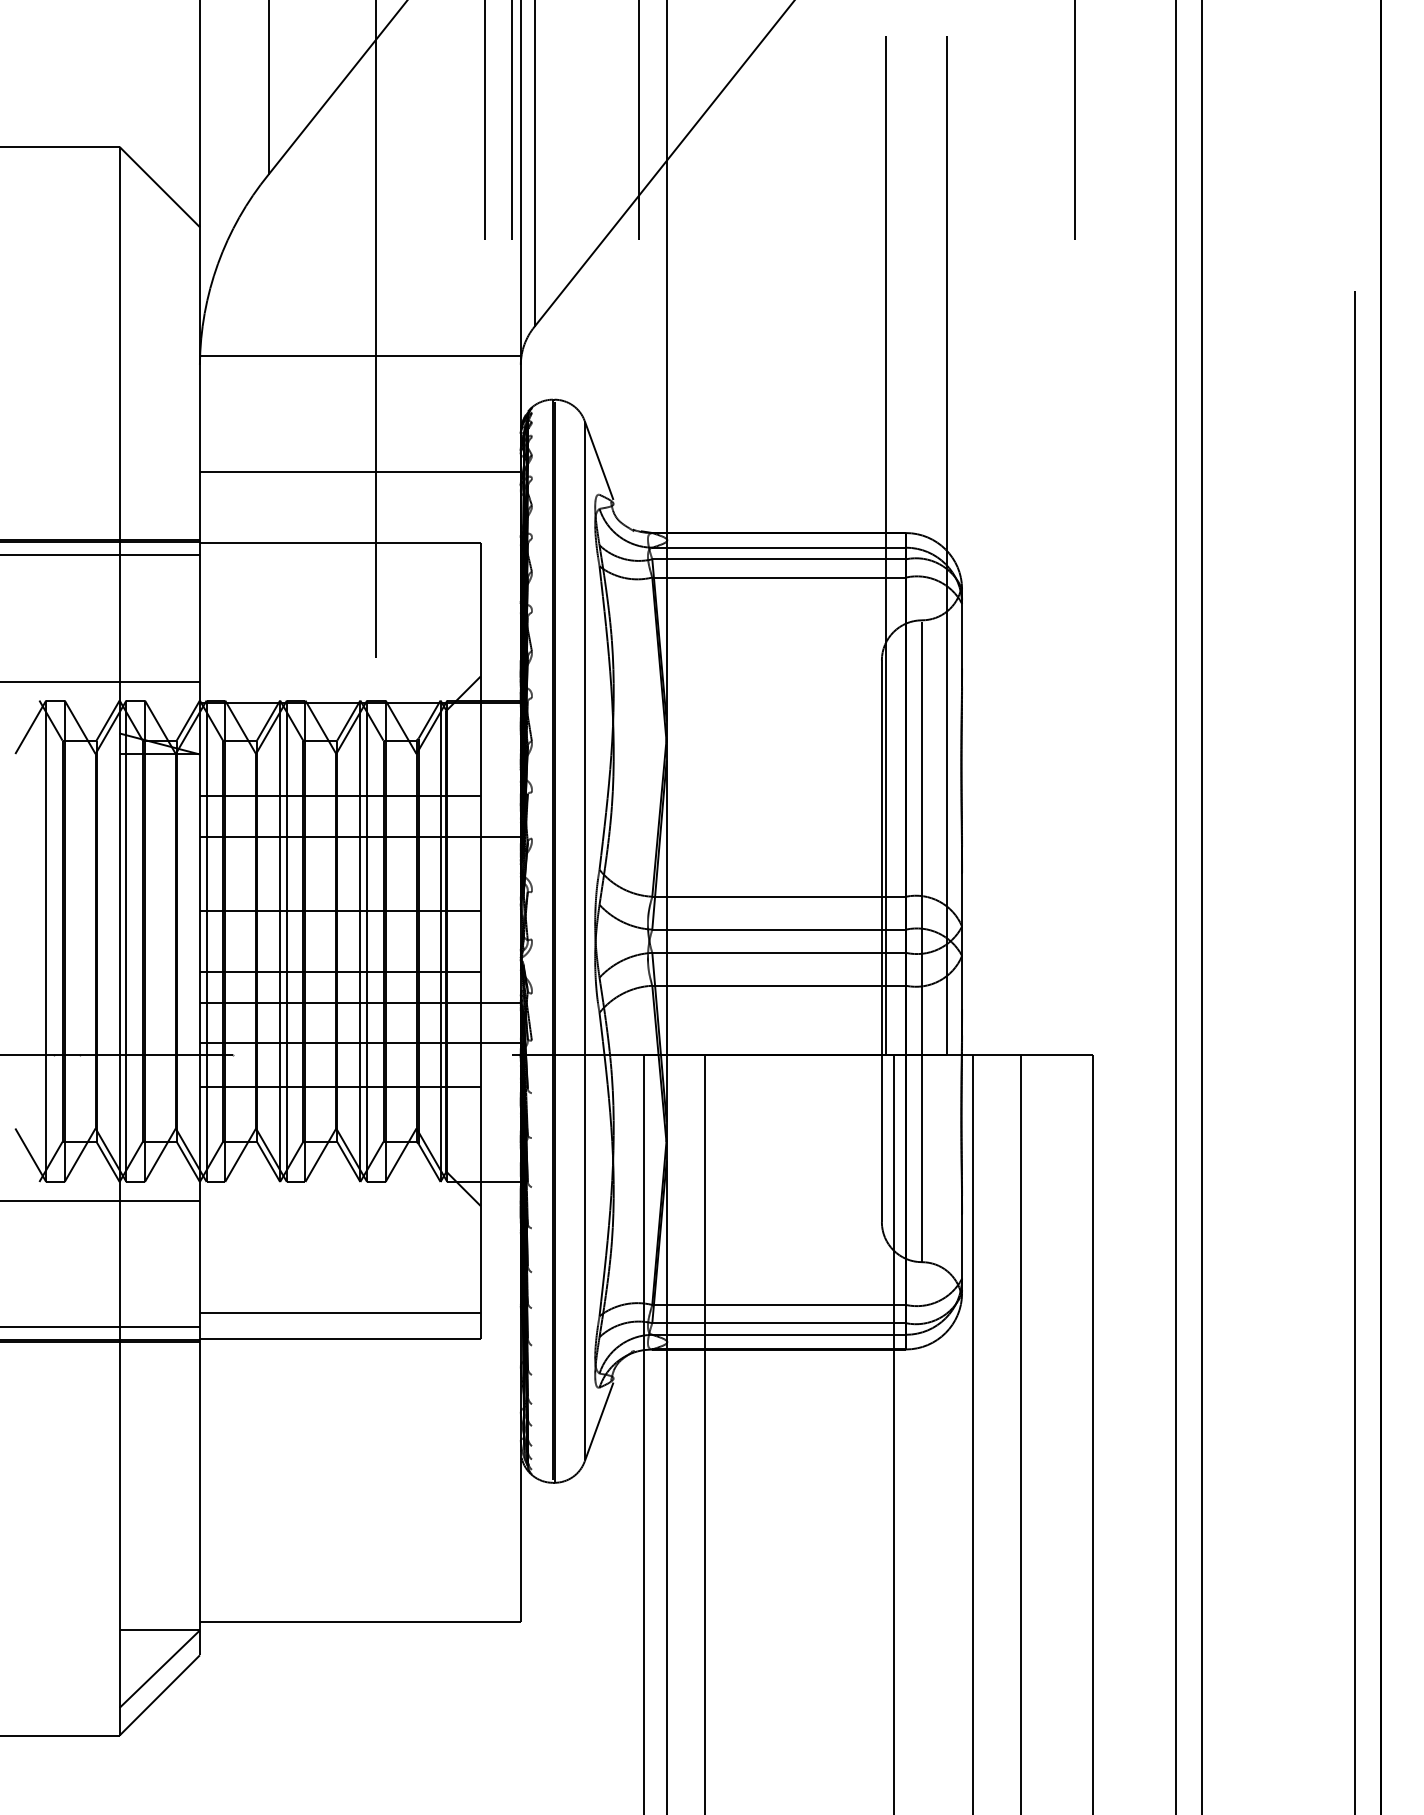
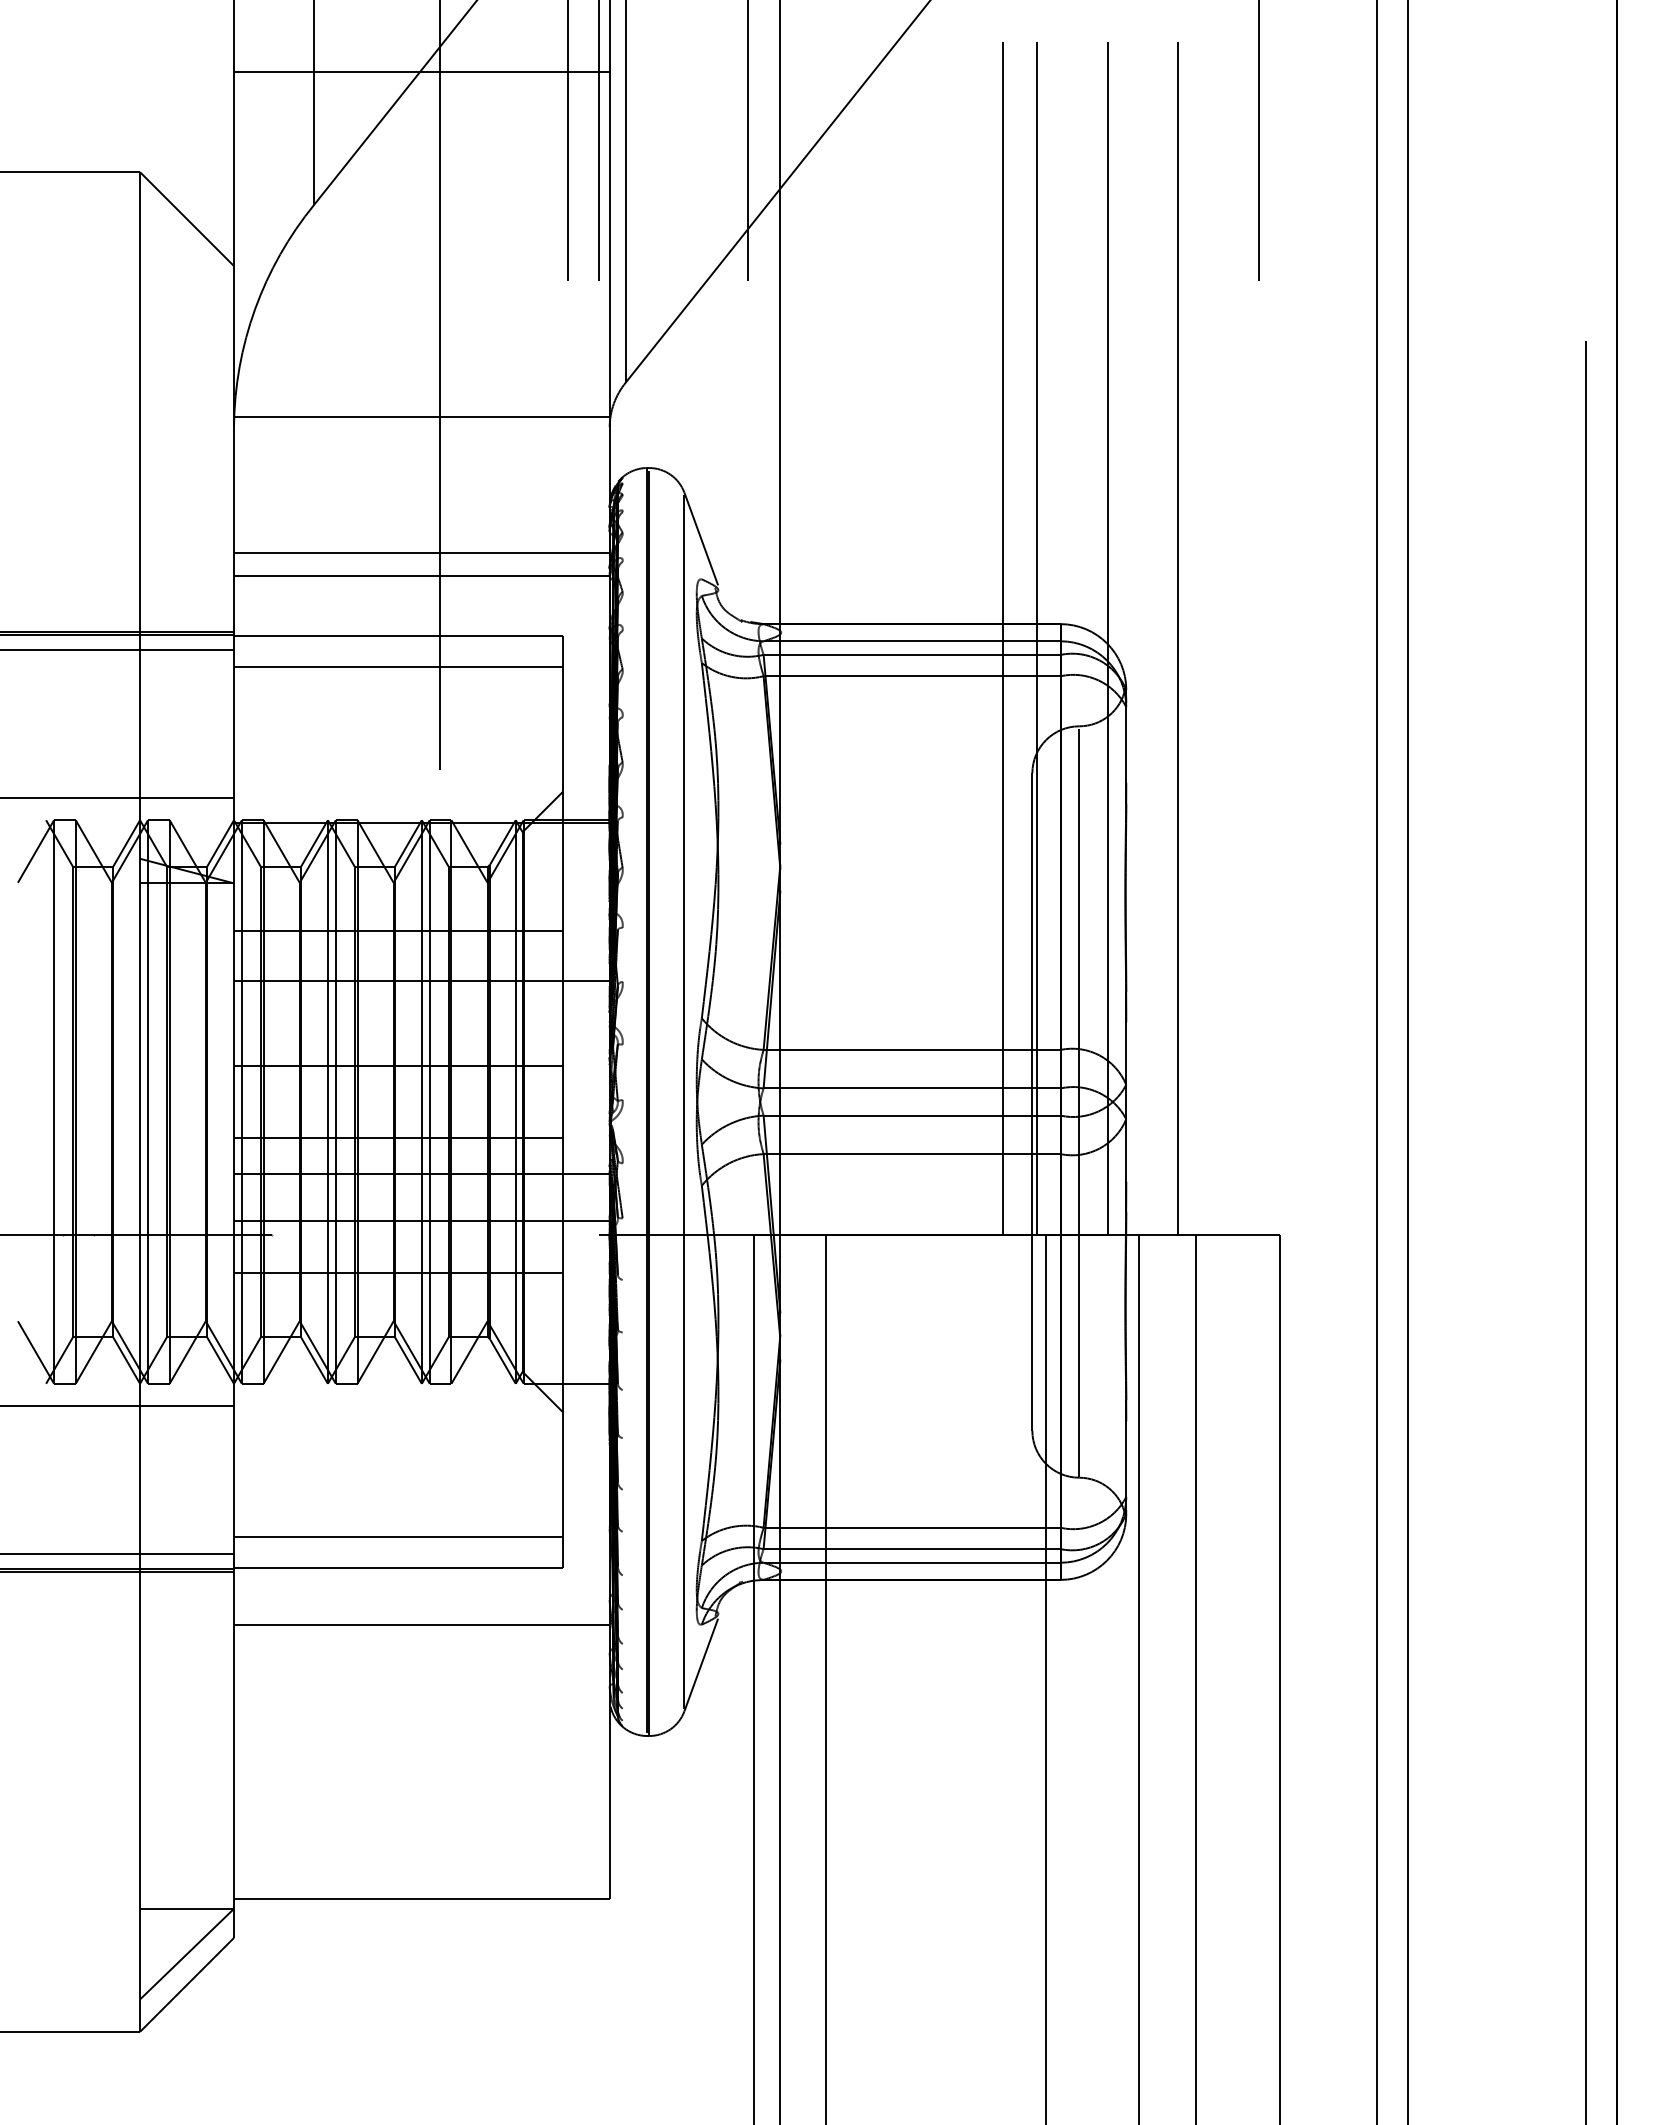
line: (360, 61) -> (421, 72), added
line: (360, 492) -> (421, 576), added
line: (856, 545) -> (1002, 638), added
line: (1005, 545) -> (1177, 638), added
line: (339, 569) -> (397, 666), added
line: (360, 1387) -> (421, 1624), added

